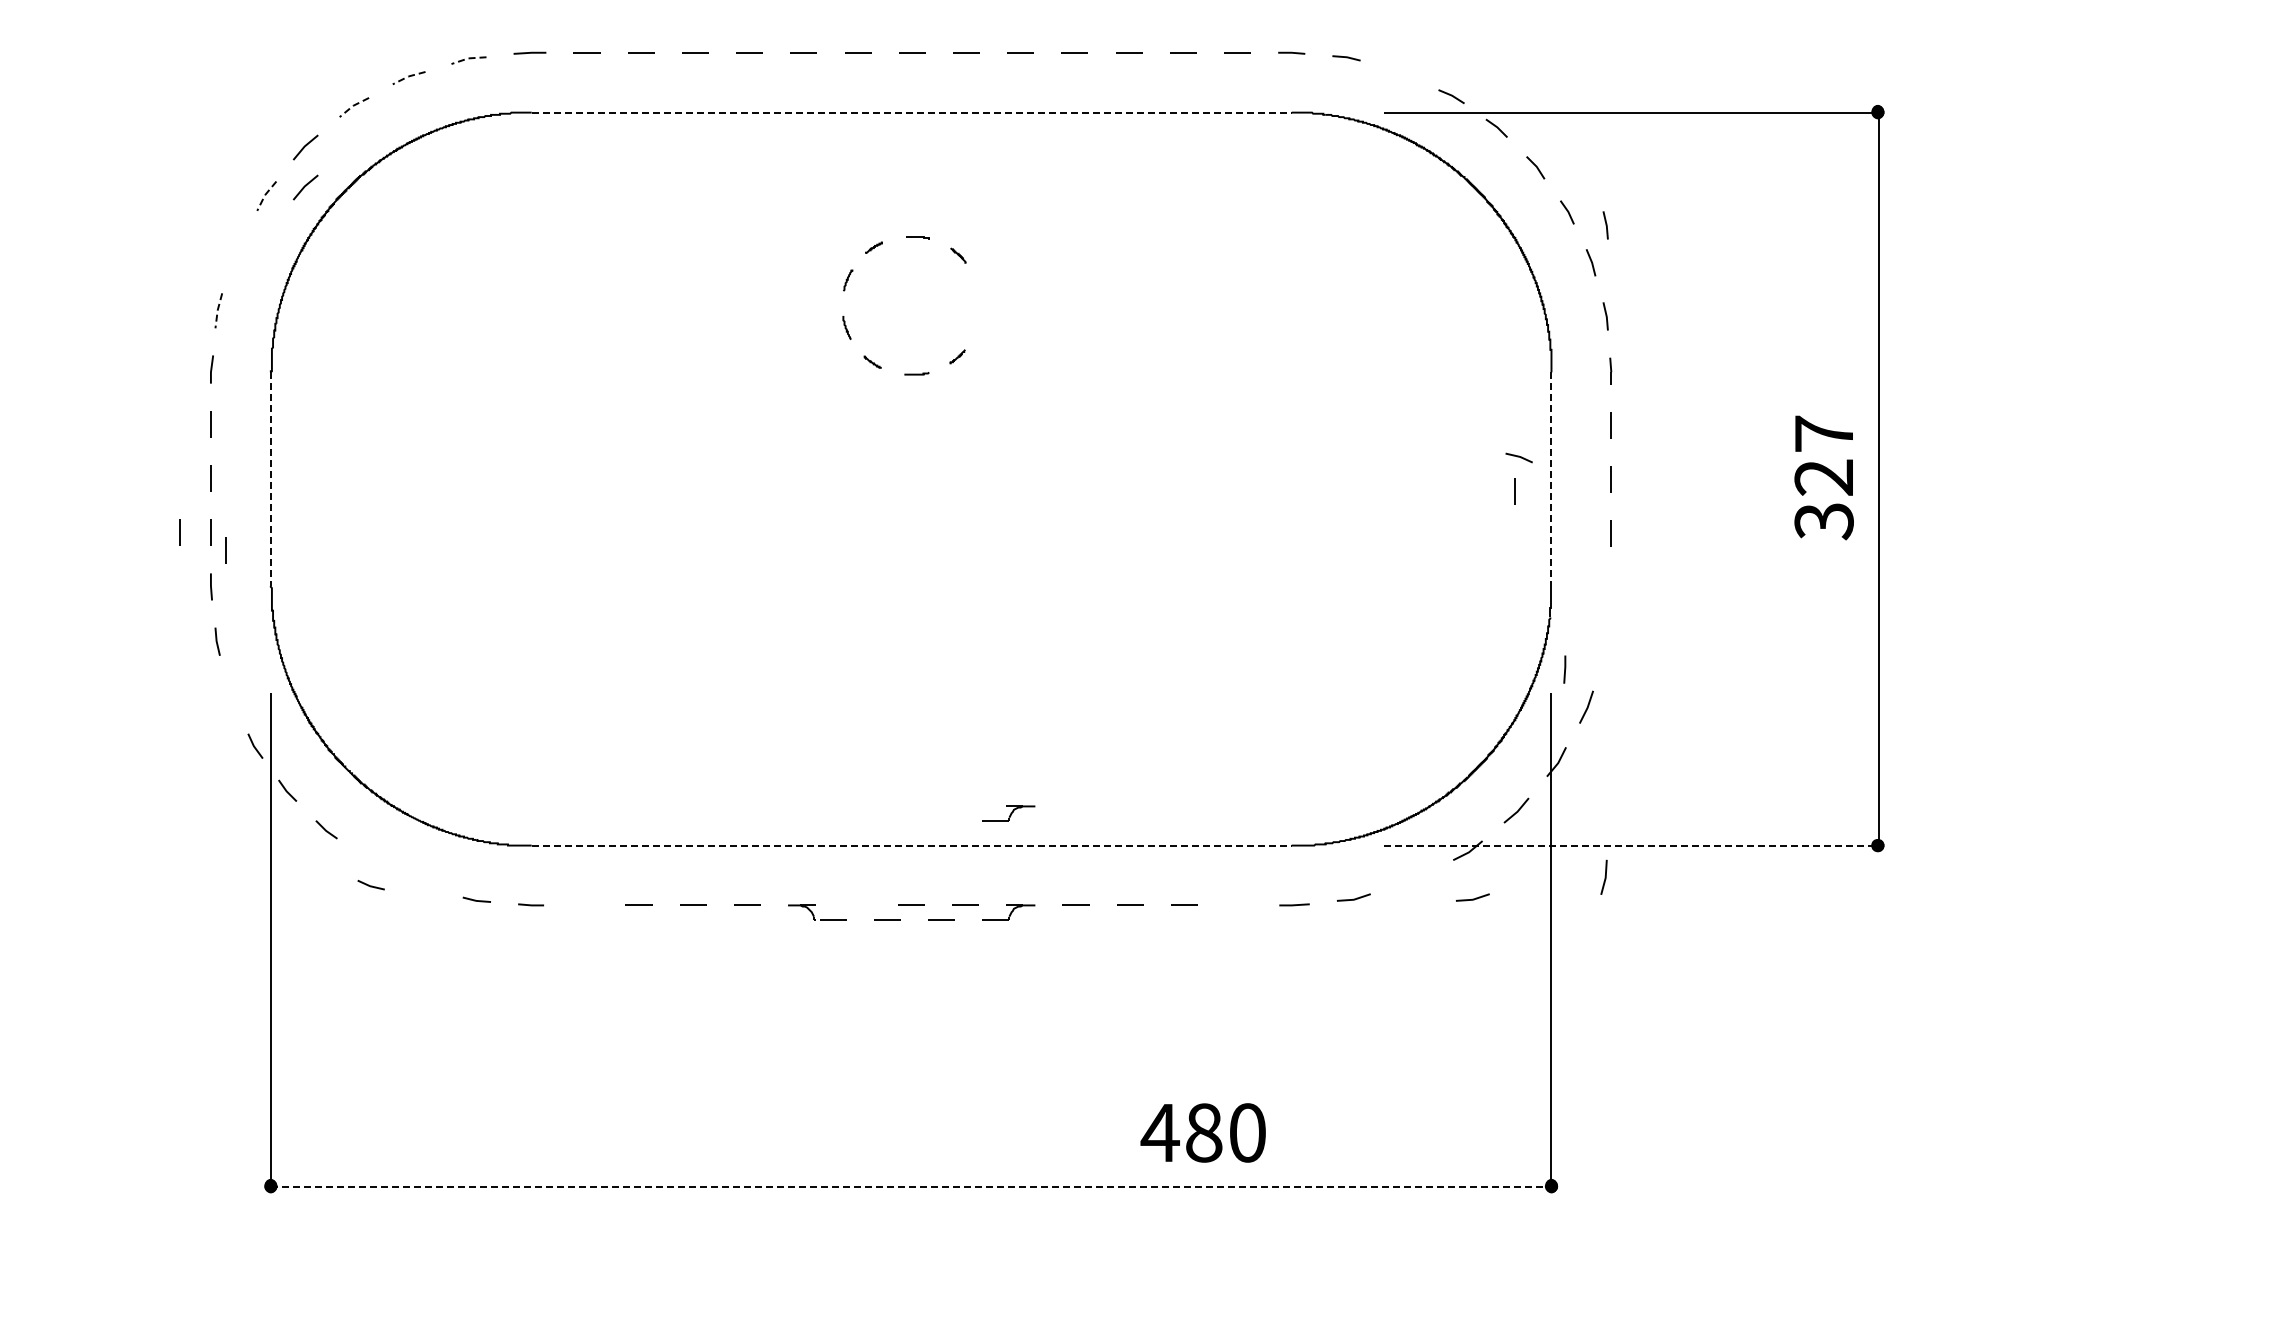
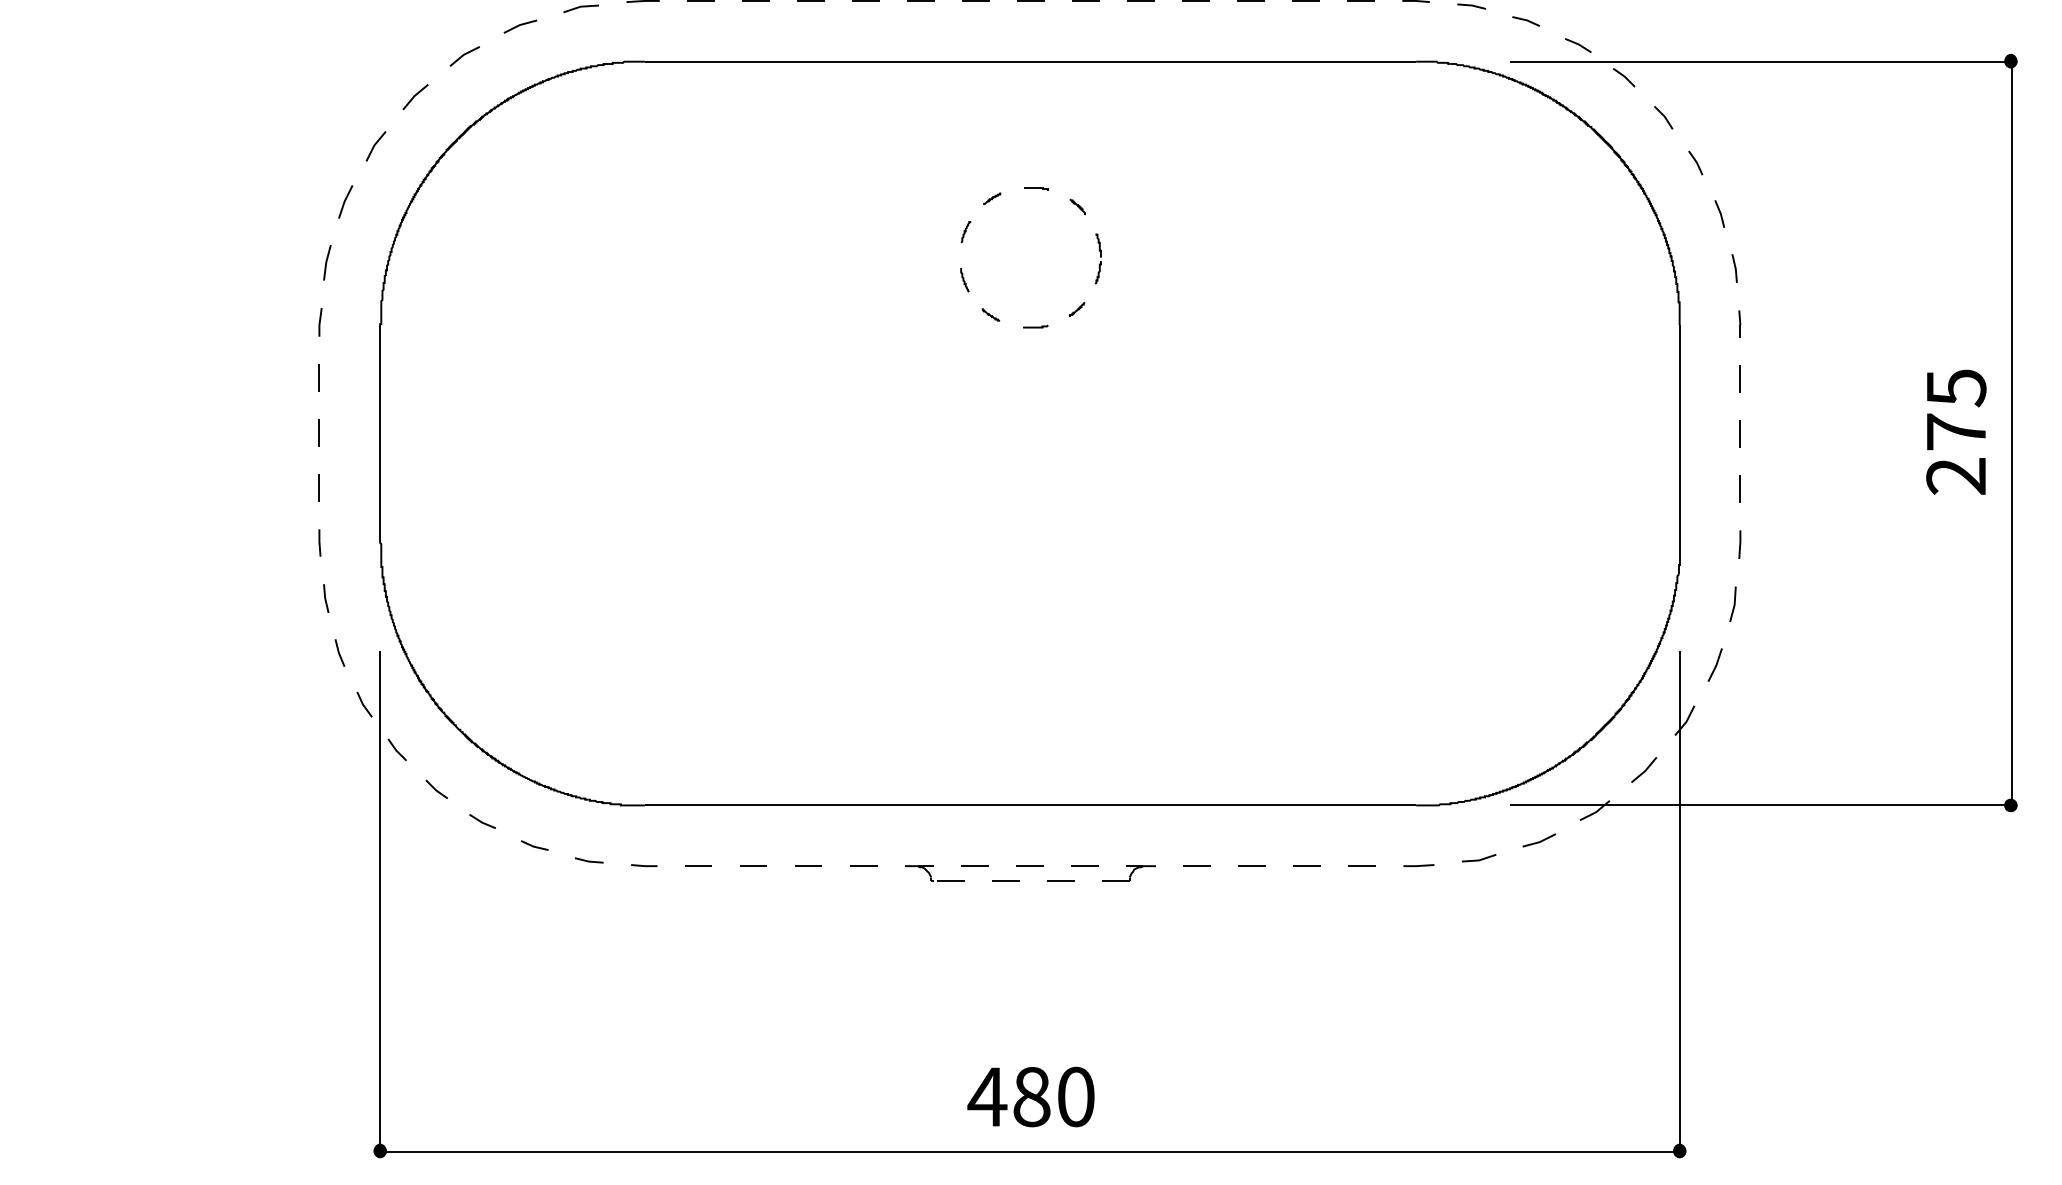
line: (468, 58) -> (580, 6), dashed -> solid
line: (408, 76) -> (519, 25), dashed -> solid
line: (353, 105) -> (464, 54), dashed -> solid
line: (912, 112) -> (1031, 61), dashed -> solid
line: (305, 187) -> (415, 137), removed
line: (265, 195) -> (374, 145), dashed -> solid
line: (1605, 225) -> (1734, 176), removed
line: (236, 250) -> (345, 201), added
part: (978, 307) -> (1098, 259), added
line: (217, 310) -> (326, 262), dashed -> solid
line: (1518, 457) -> (1525, 20), moved
text: (1823, 477) -> (1955, 431), 327 -> 275
line: (270, 479) -> (379, 433), dashed -> solid
line: (1551, 479) -> (1679, 433), dashed -> solid
line: (1514, 491) -> (1642, 446), removed
line: (179, 532) -> (287, 487), removed
line: (225, 550) -> (334, 506), removed
line: (1564, 669) -> (1739, 544), moved
line: (230, 694) -> (339, 652), added
part: (1008, 813) -> (1128, 772), removed
line: (912, 845) -> (1031, 805), dashed -> solid
line: (1632, 845) -> (1761, 805), dashed -> solid
line: (371, 861) -> (482, 821), added
line: (1604, 876) -> (1733, 603), moved
line: (1413, 880) -> (1539, 840), added
line: (370, 885) -> (534, 845), moved
line: (1472, 898) -> (1599, 859), removed
line: (584, 904) -> (698, 865), added
line: (856, 904) -> (974, 865), added
line: (1238, 904) -> (1362, 865), added
text: (1202, 1132) -> (1030, 1096), moved
line: (911, 1186) -> (1030, 1151), dashed -> solid

